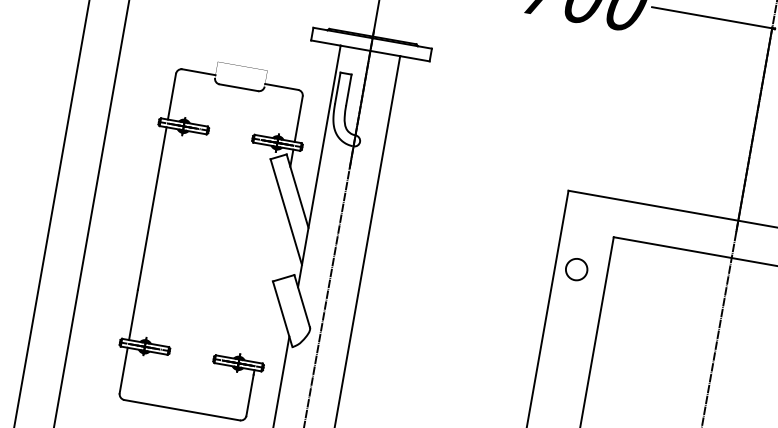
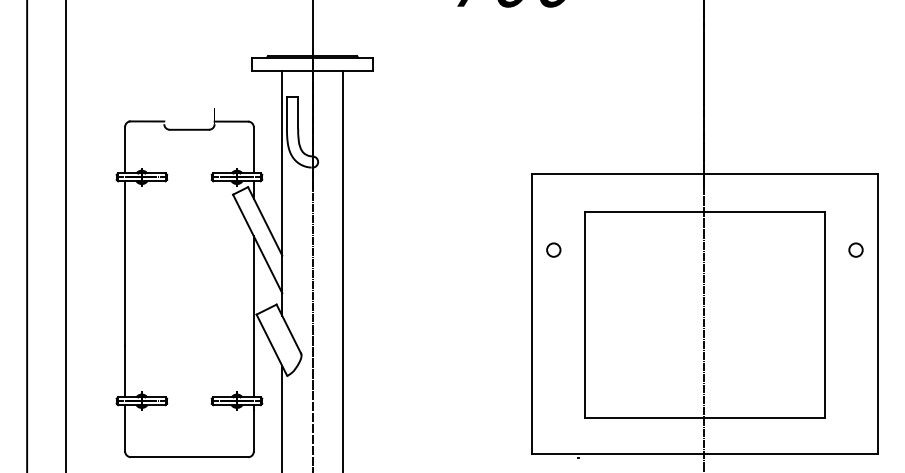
circle: (576, 268) -> (553, 249), size x0.62
line: (269, 282) -> (253, 316), added

